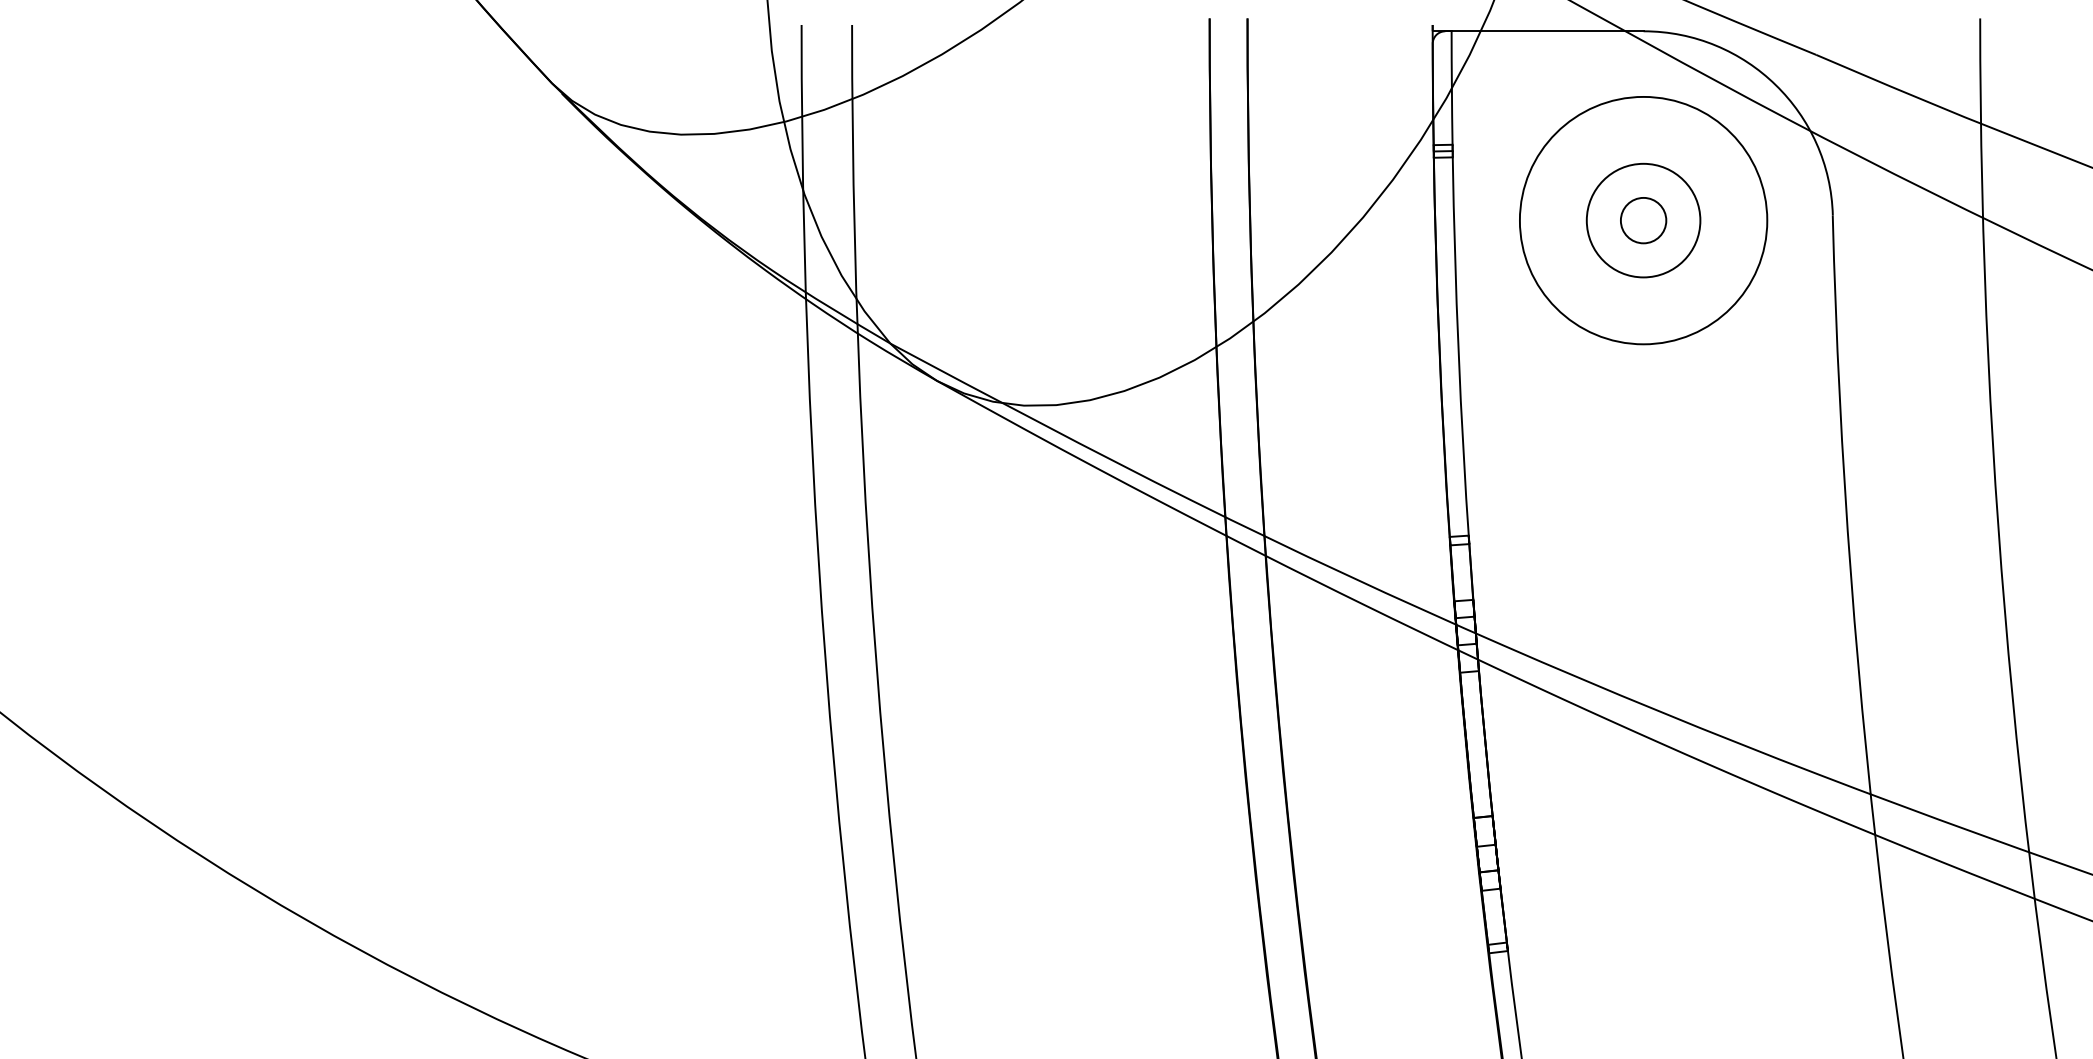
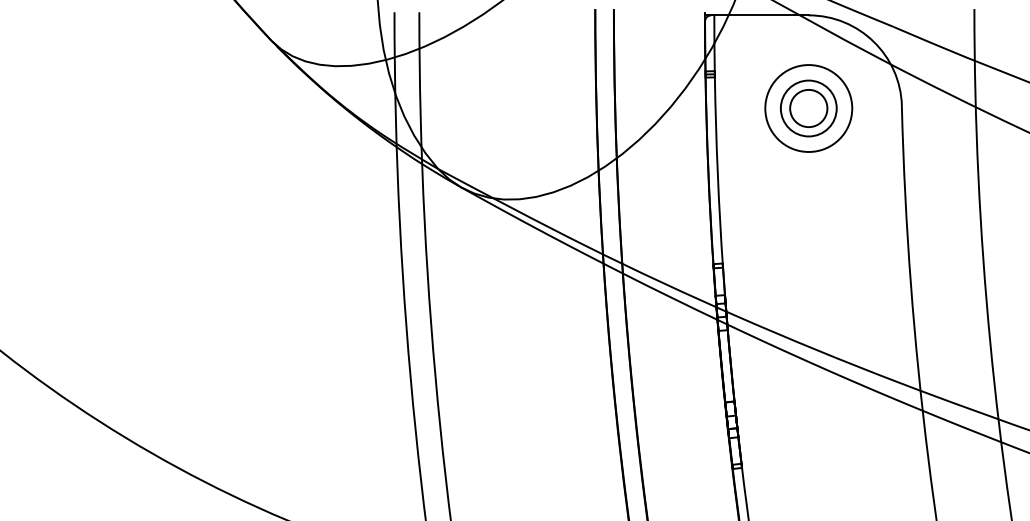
circle: (1643, 220) -> (808, 108), size x0.71
circle: (1643, 220) -> (808, 108), size x1.67

